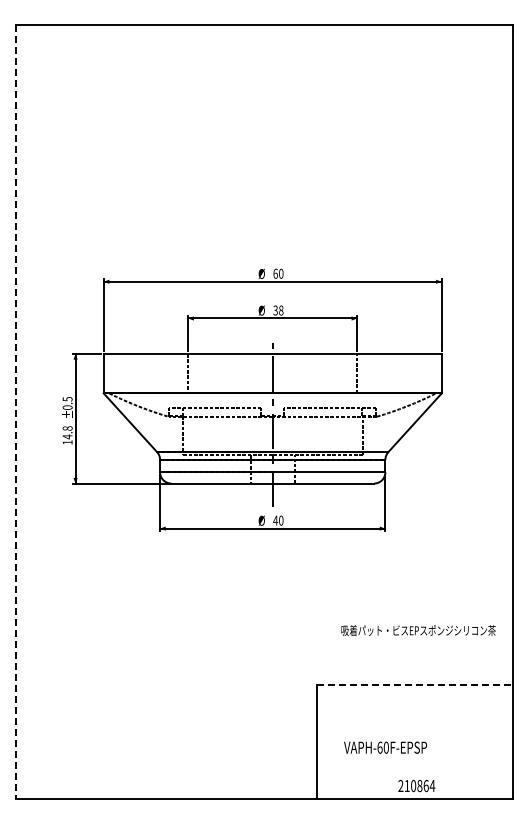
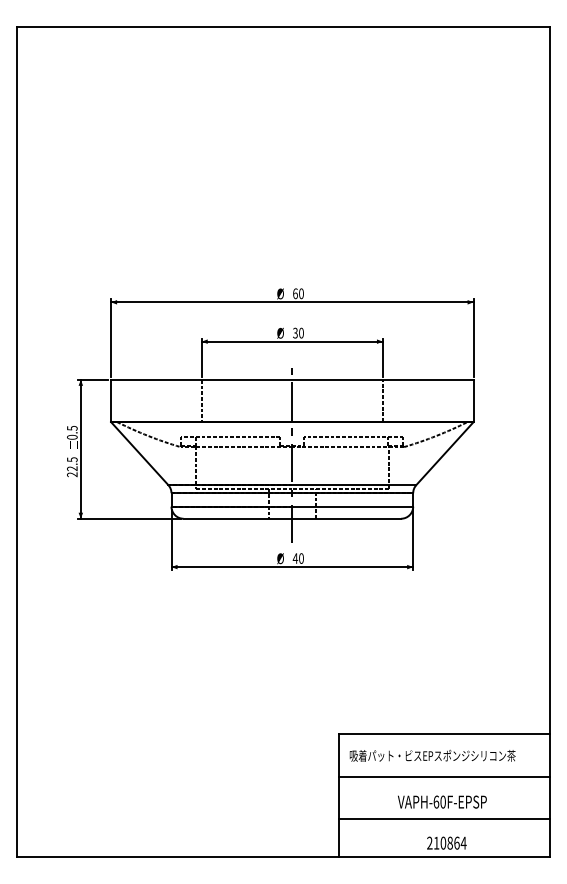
text: (281, 311) -> (301, 334), 38 -> 30
line: (15, 412) -> (16, 442), dashed -> solid
text: (67, 435) -> (72, 467), 14.8 -> 22.5
text: (418, 630) -> (432, 755), moved
line: (415, 684) -> (445, 734), dashed -> solid
line: (414, 723) -> (444, 776), added
text: (385, 747) -> (442, 801), moved
line: (414, 763) -> (444, 819), added

